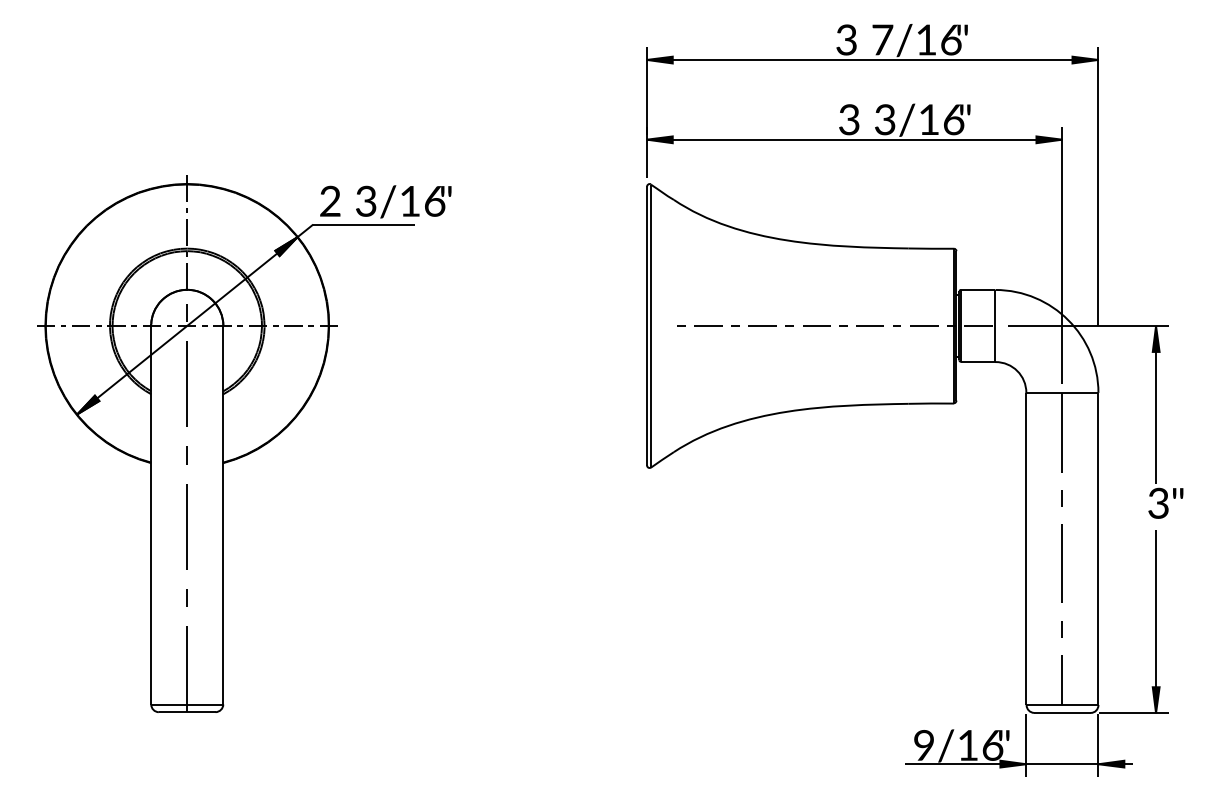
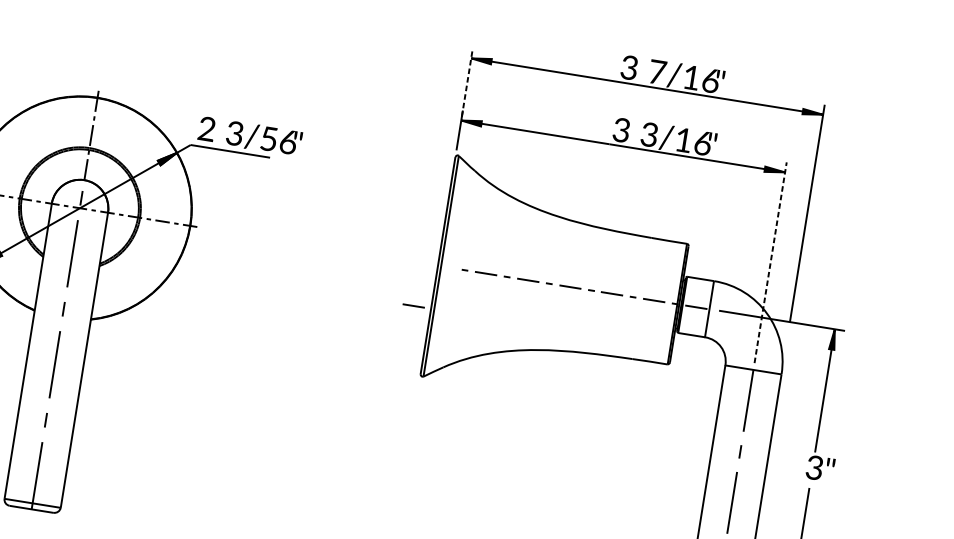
line: (646, 91) -> (467, 82), solid -> dashed
text: (409, 201) -> (268, 139), 3/16 -> 3/56
line: (1062, 255) -> (770, 262), solid -> dashed
line: (624, 380) -> (413, 305), added

